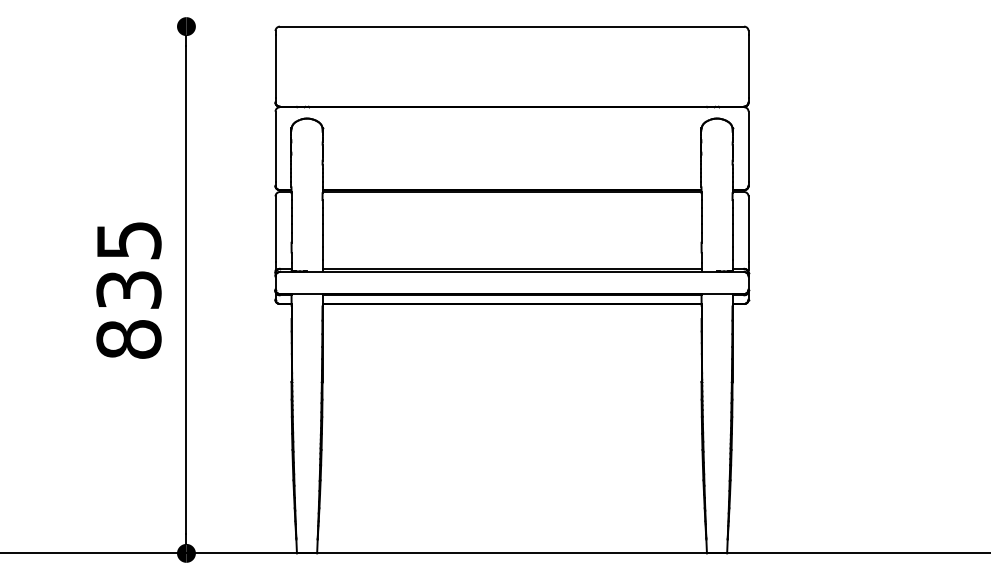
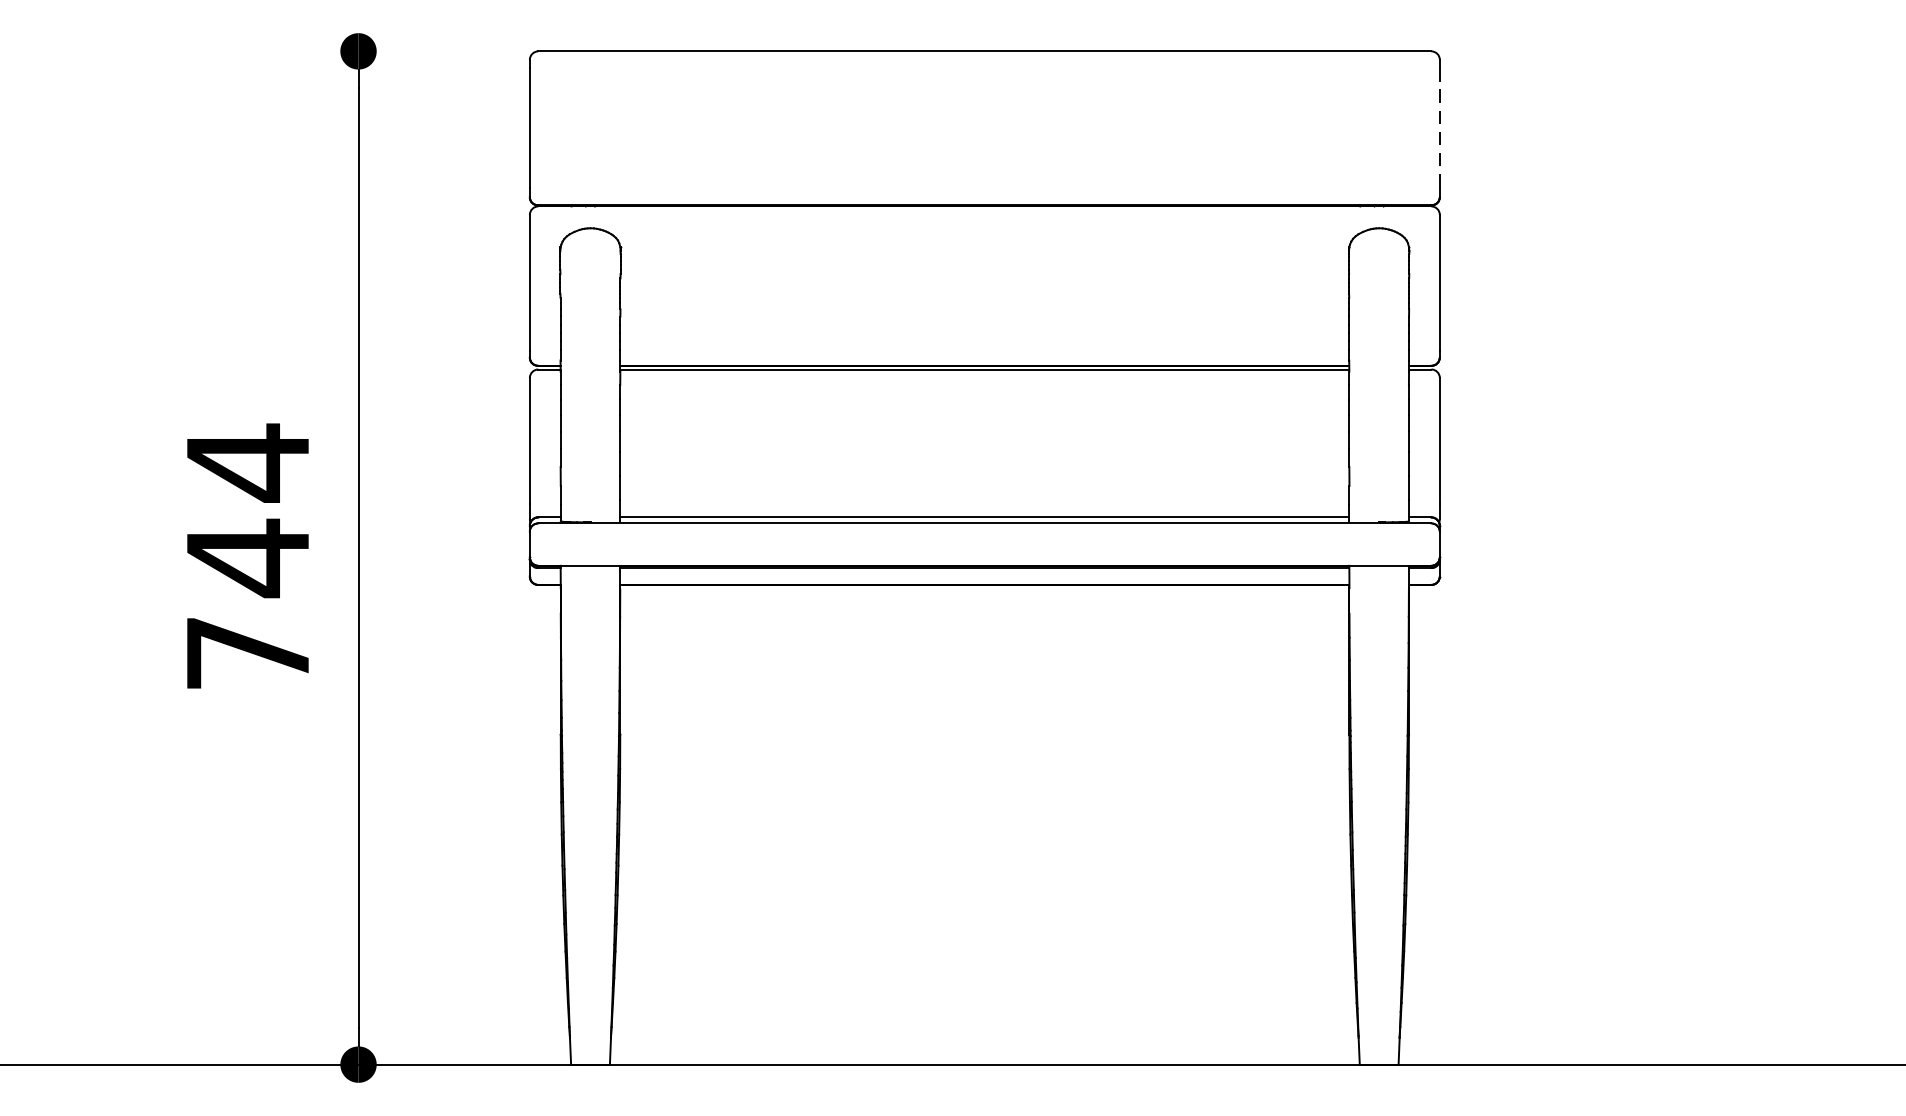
line: (748, 67) -> (1439, 129), solid -> dashed
text: (128, 289) -> (247, 557), 835 -> 744

